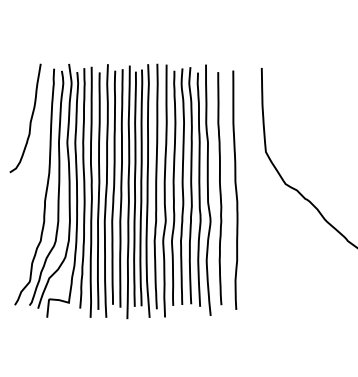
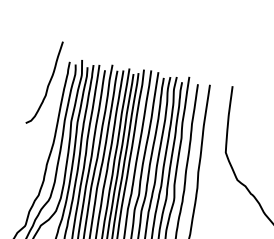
curve: (30, 118) -> (48, 83), moved

